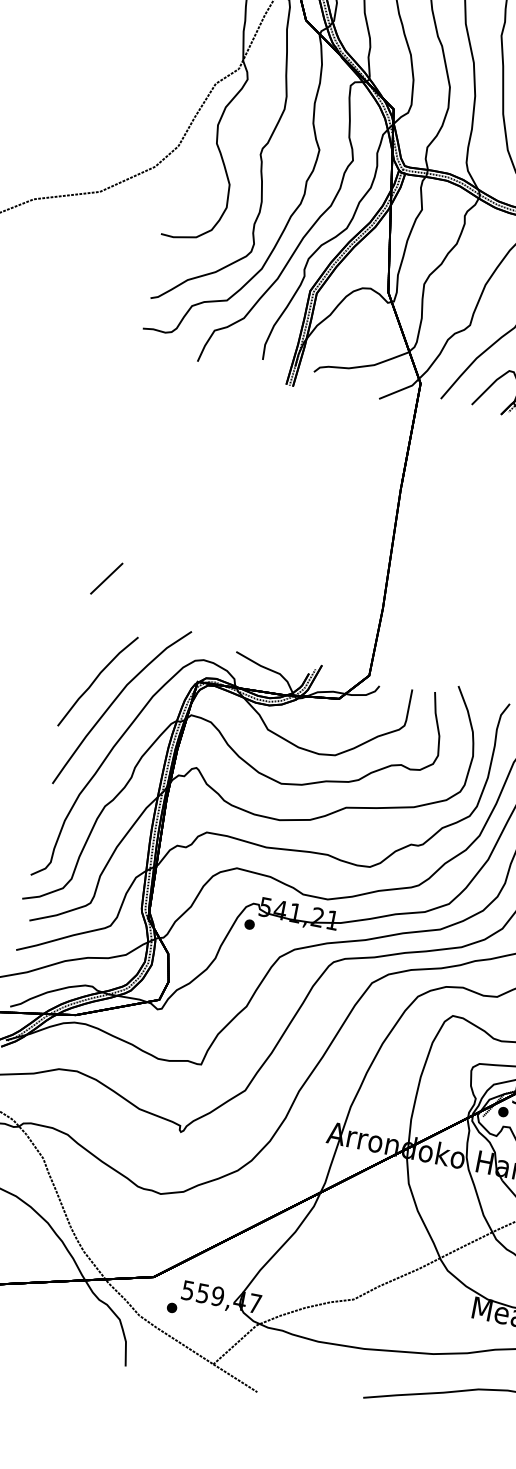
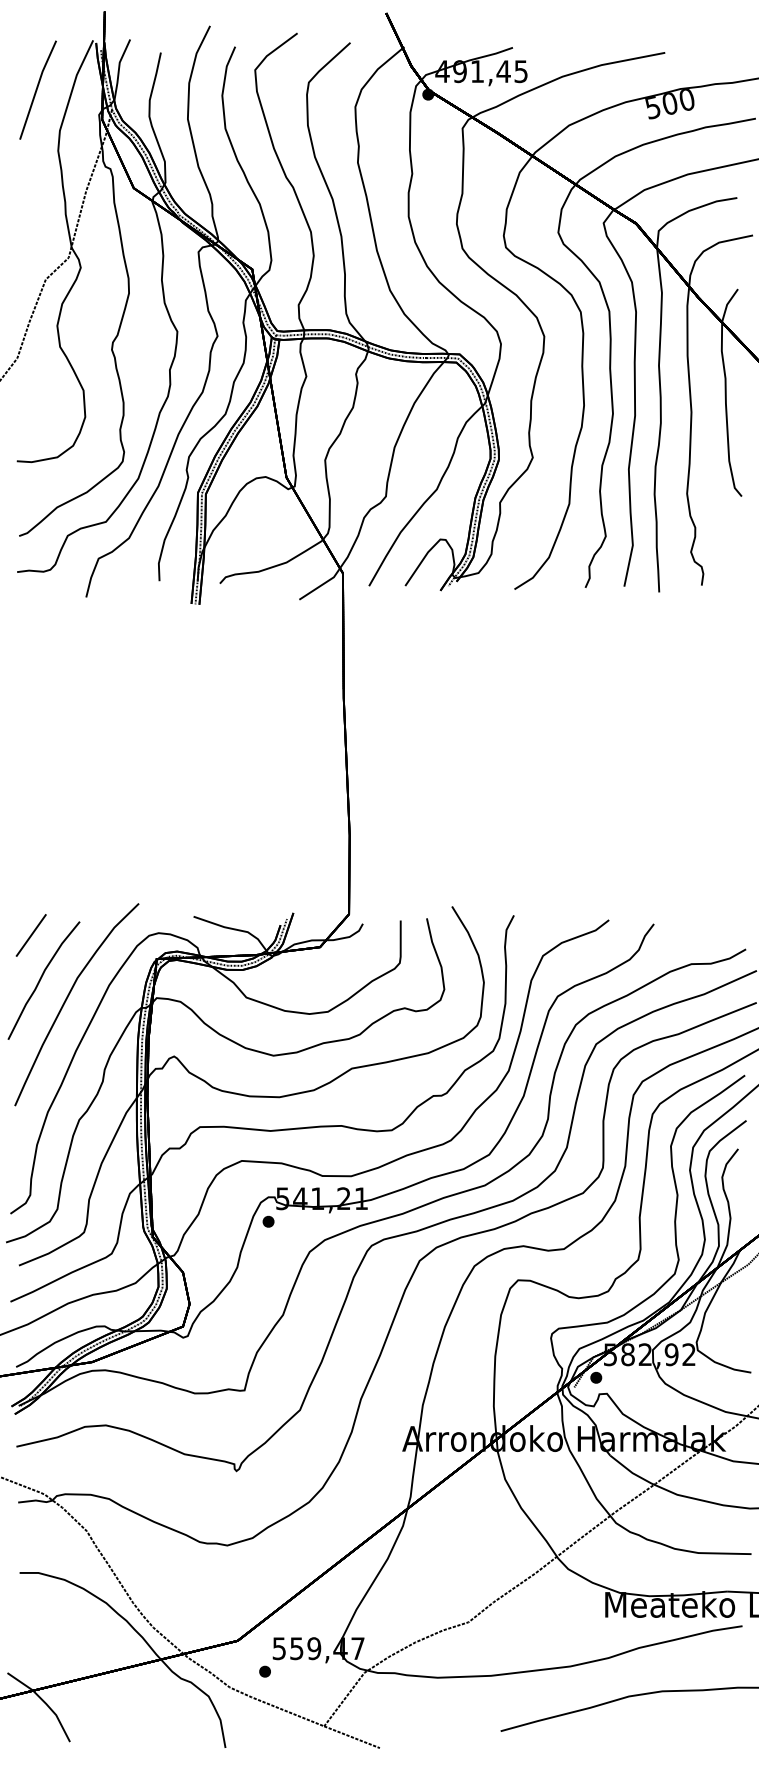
line: (106, 578) -> (30, 935), moved

